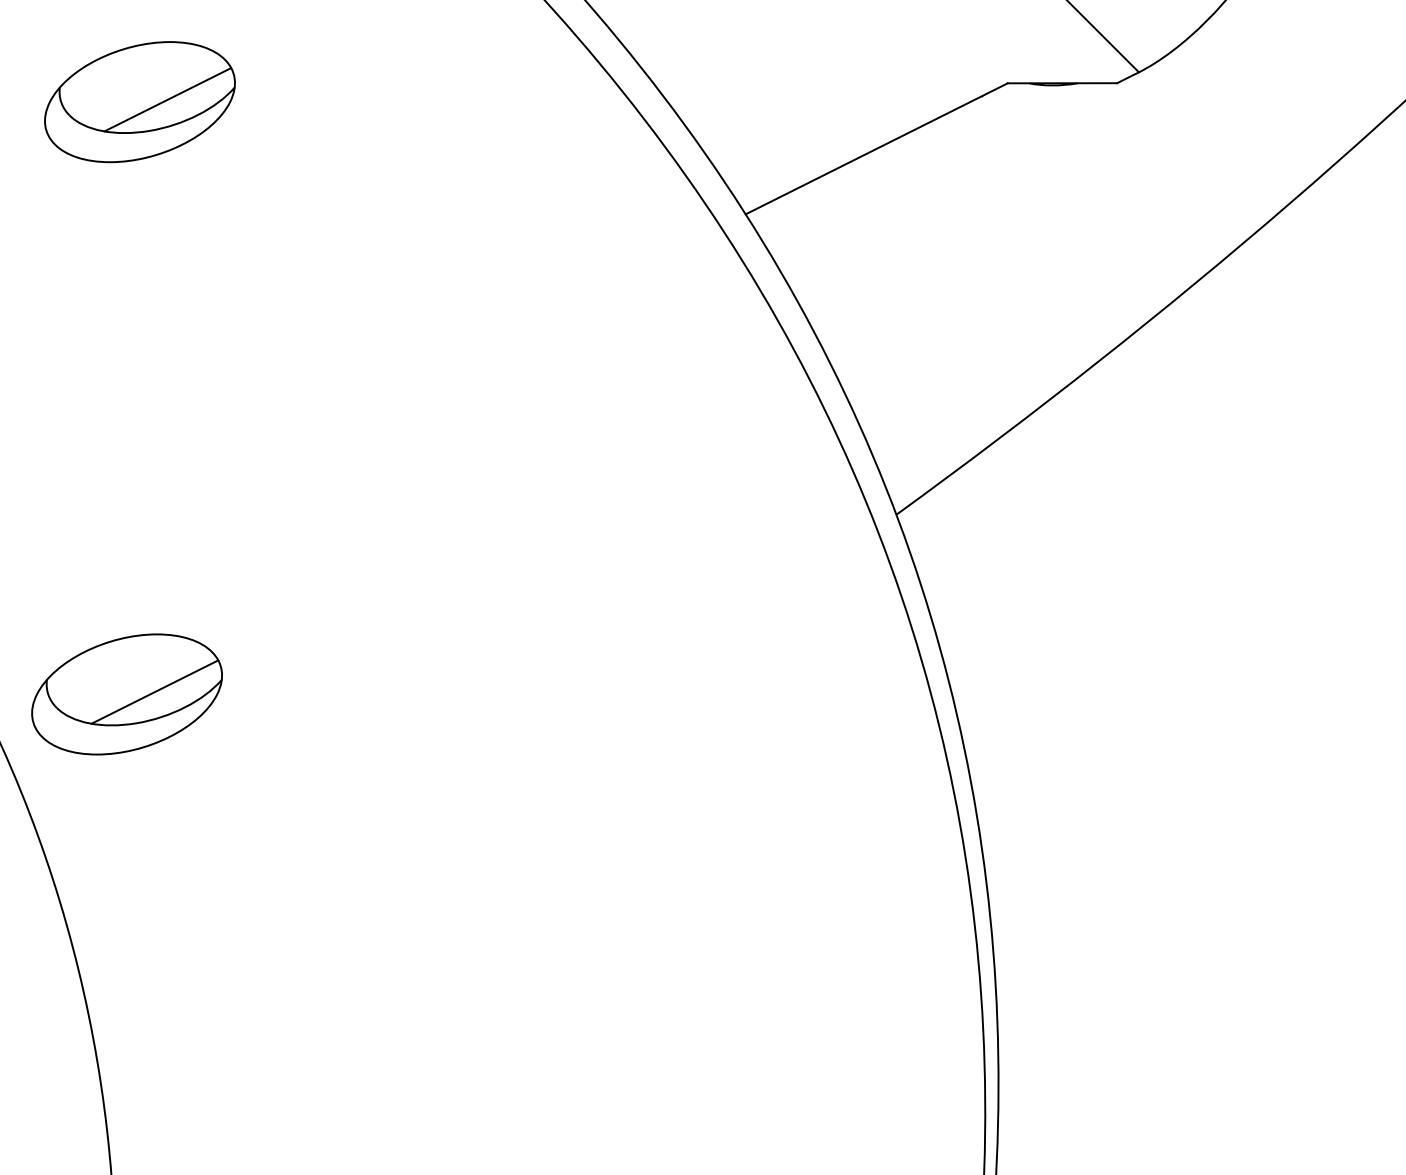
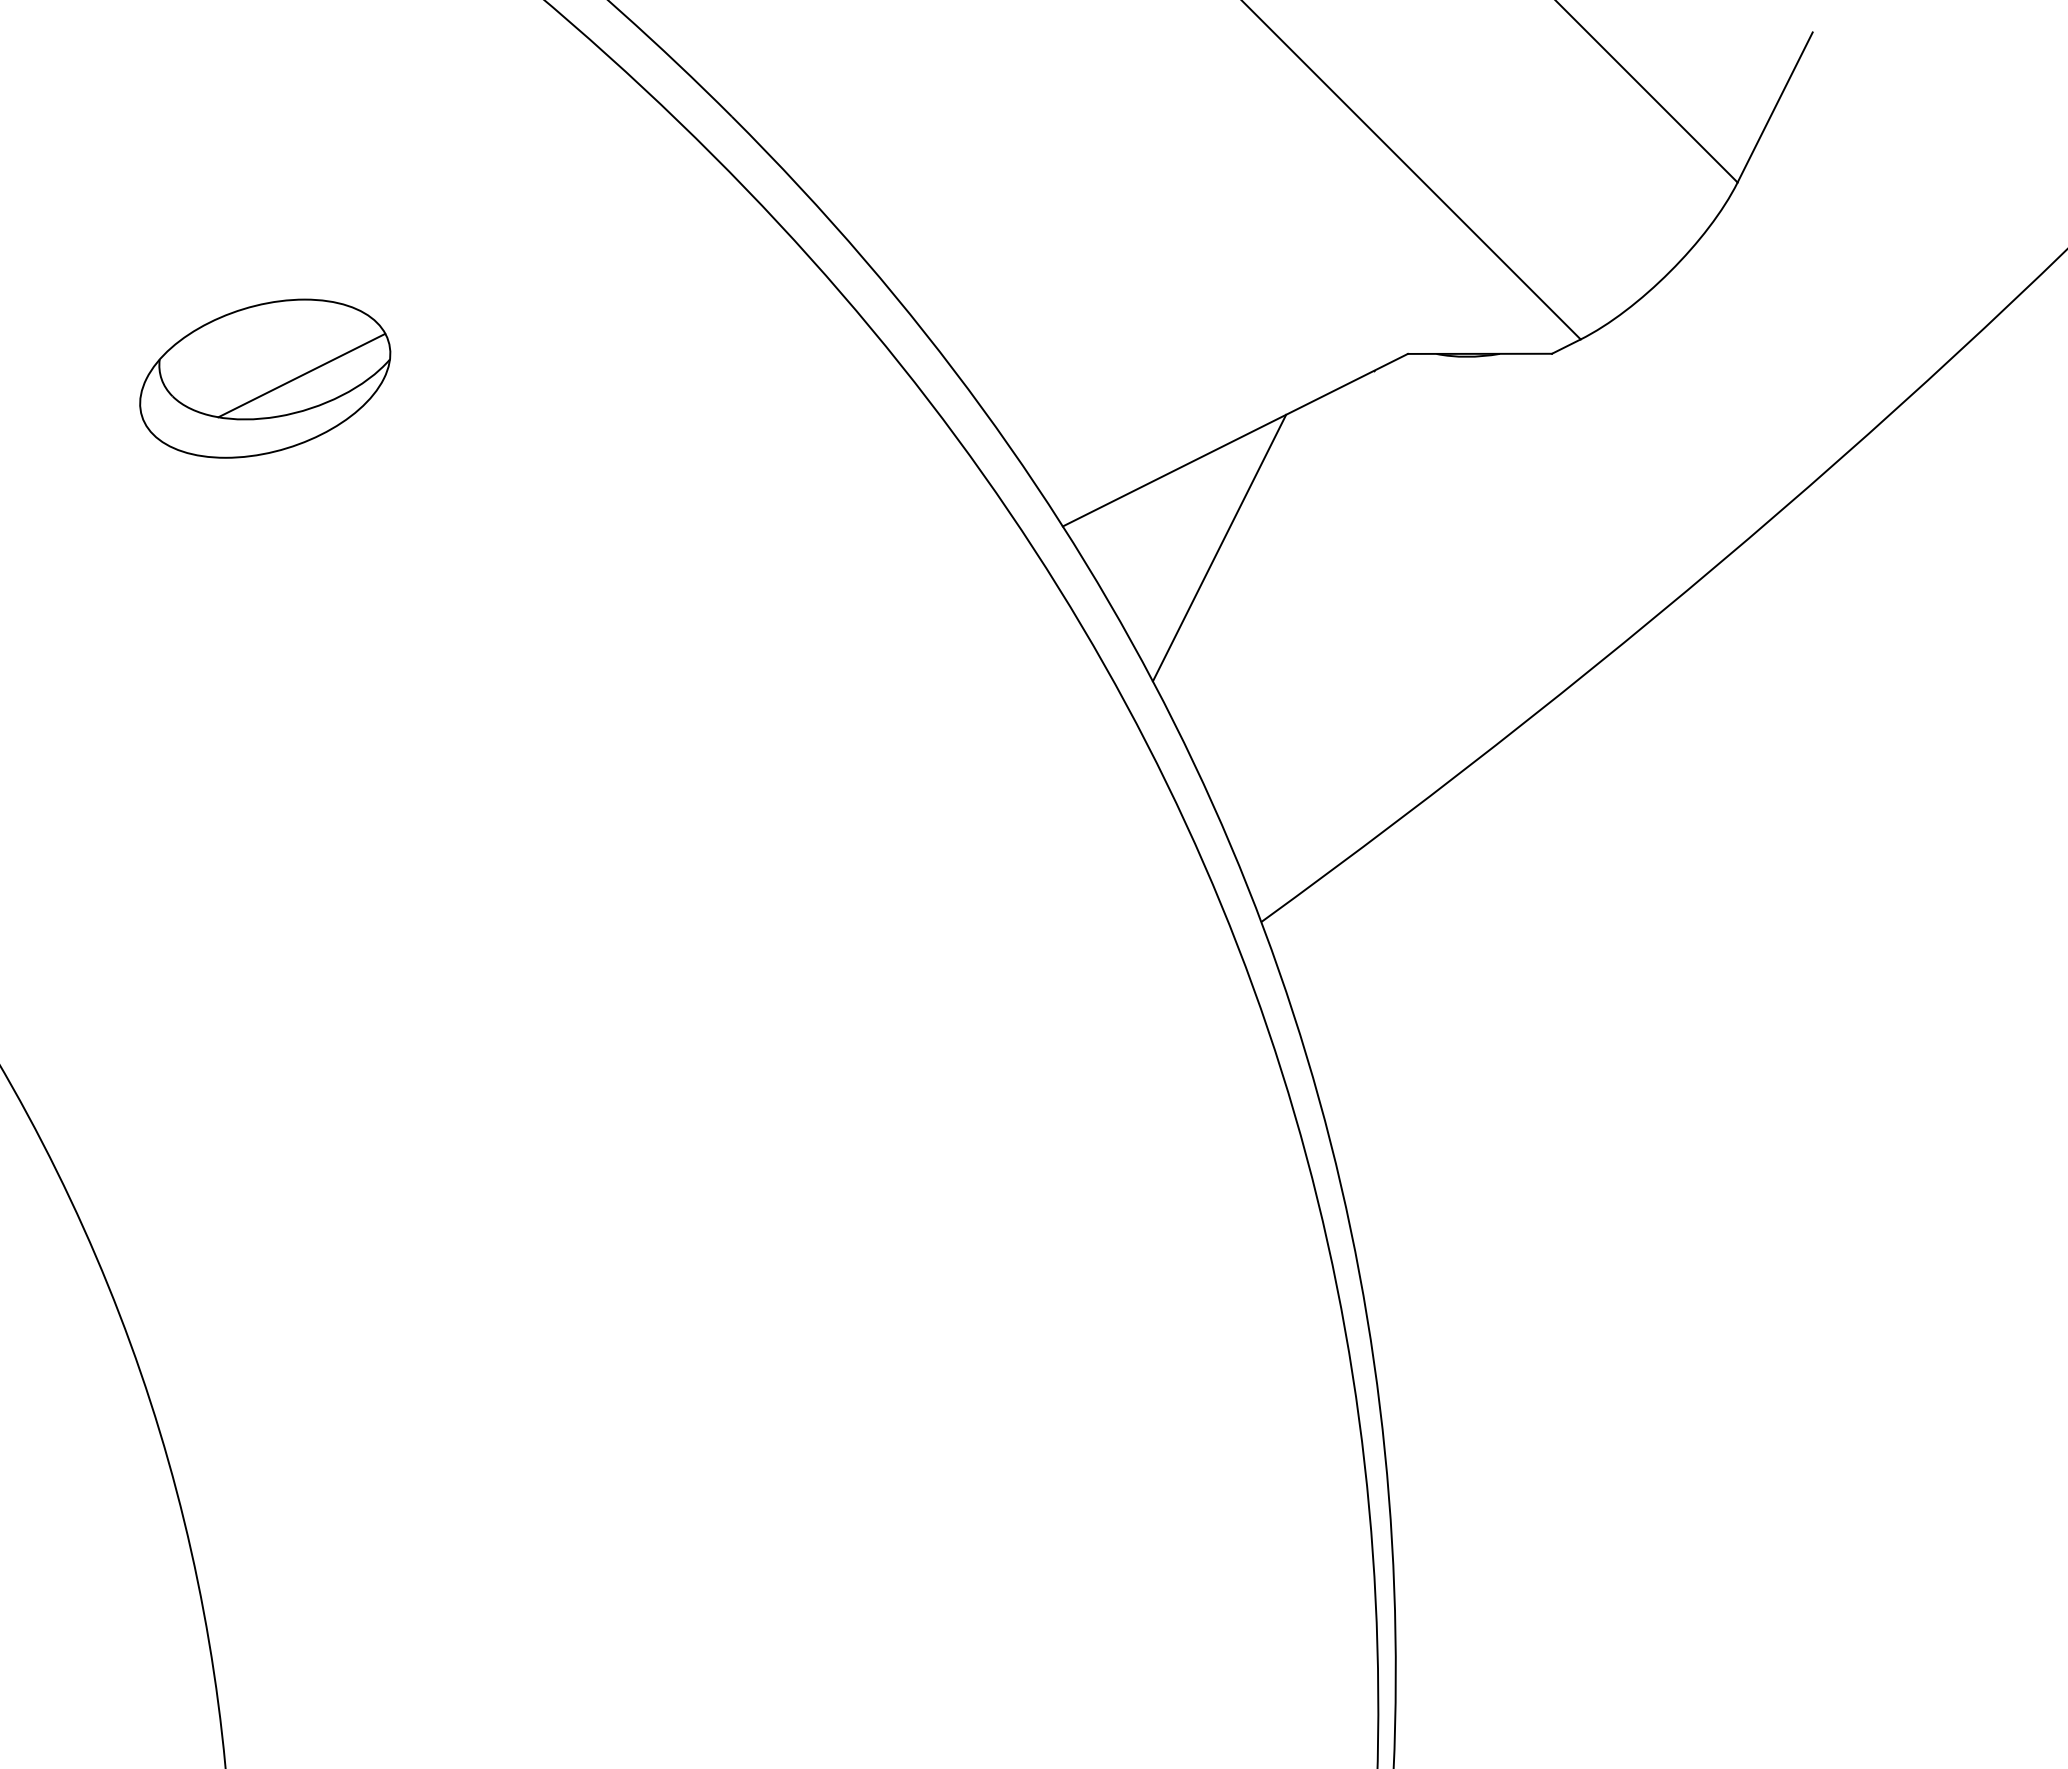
line: (864, 230) -> (1219, 547), added
part: (127, 694) -> (248, 1158), removed

